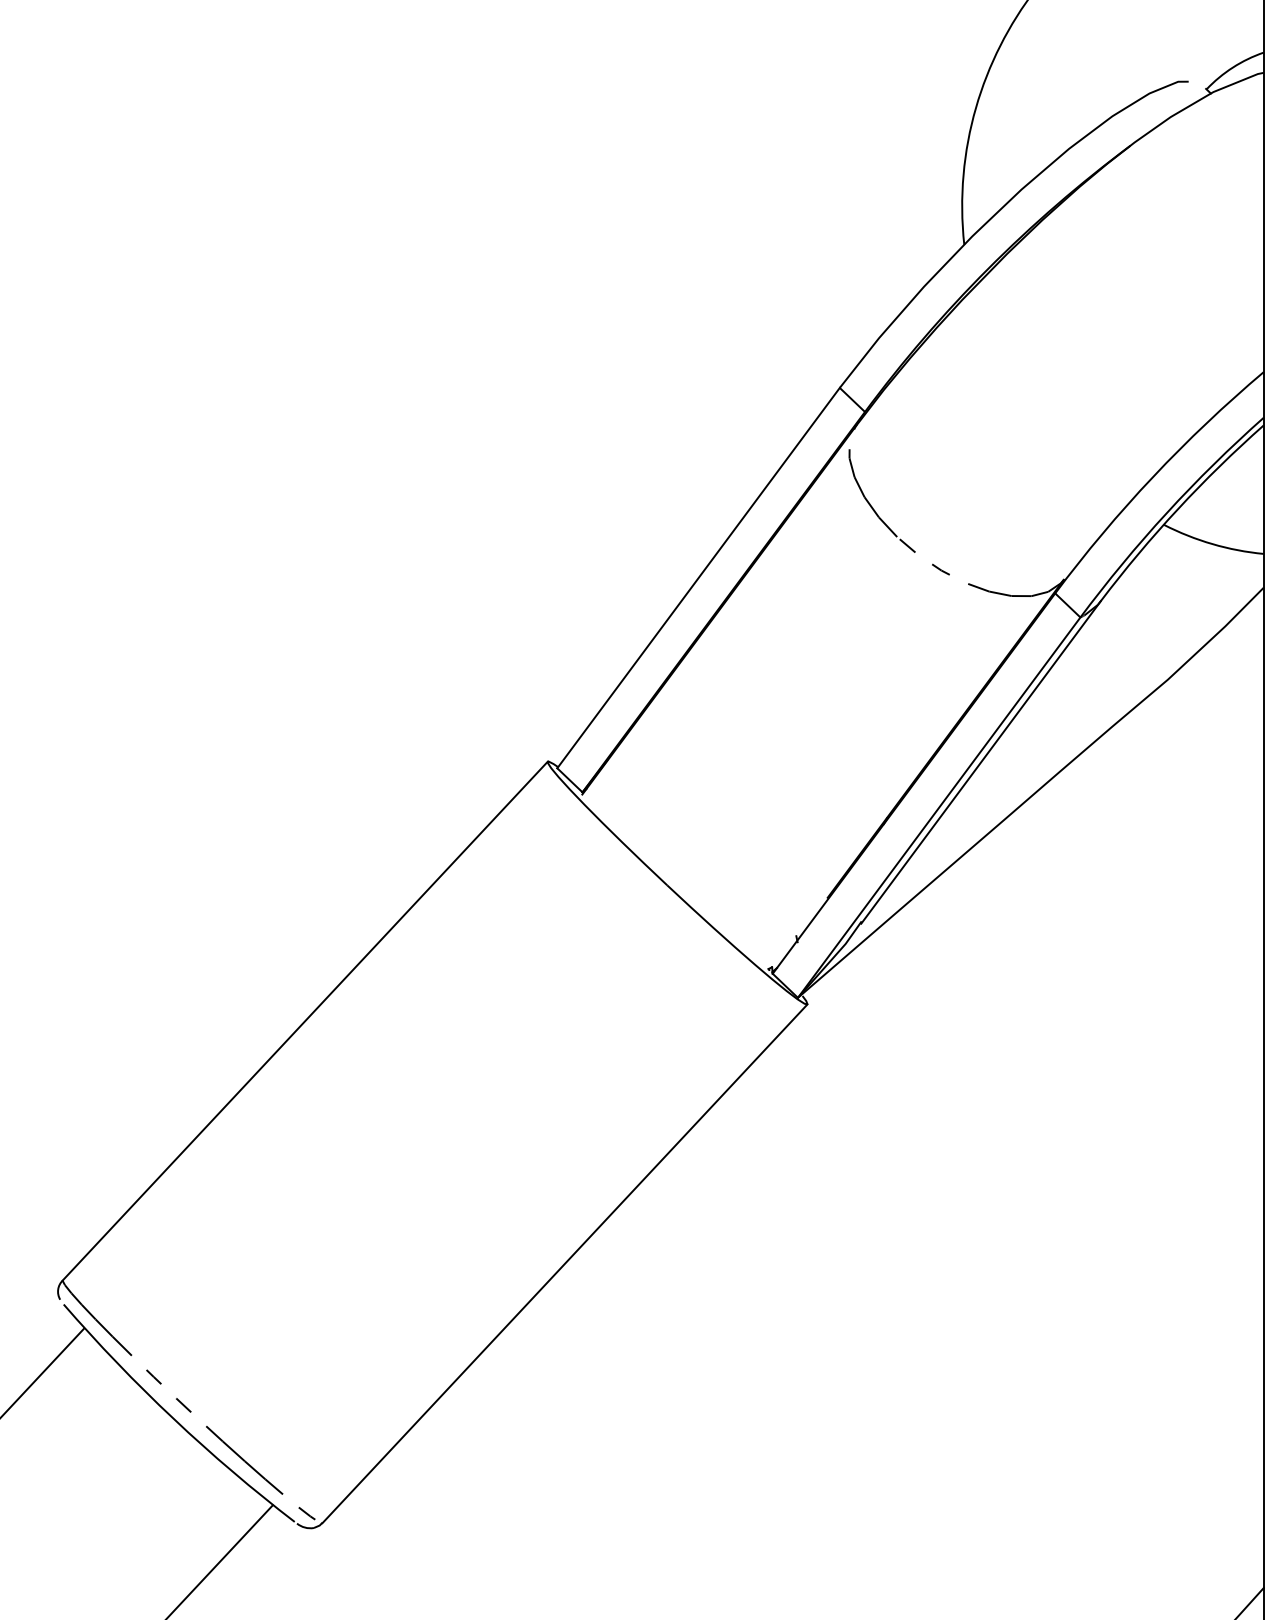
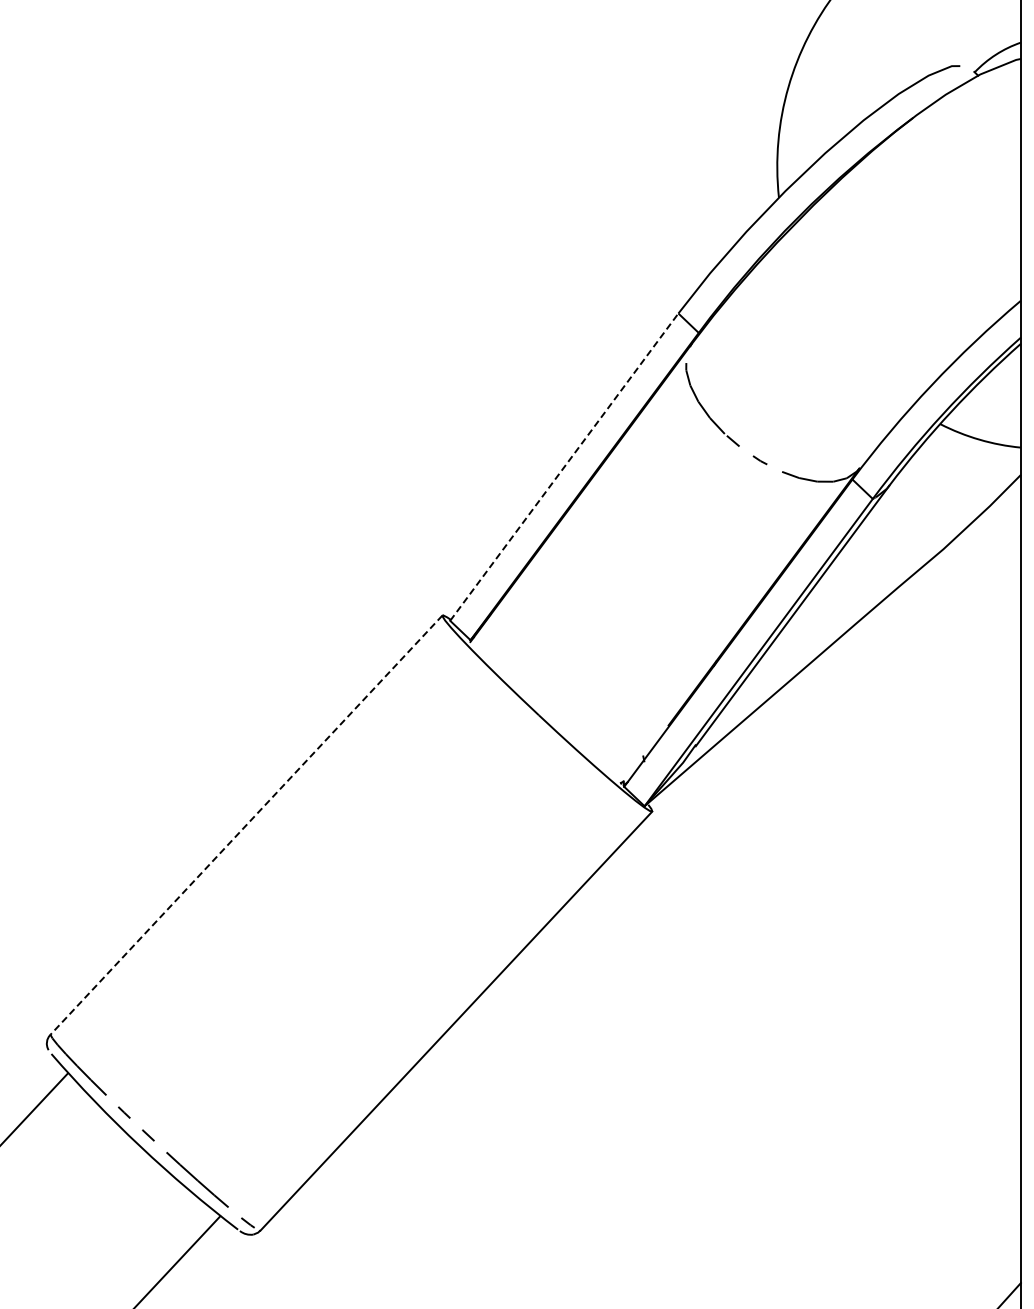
line: (698, 577) -> (564, 466), solid -> dashed
line: (305, 1020) -> (246, 824), solid -> dashed

